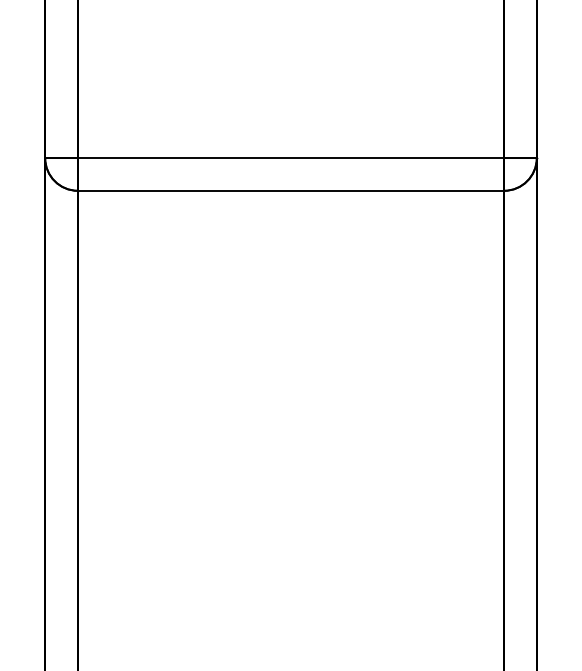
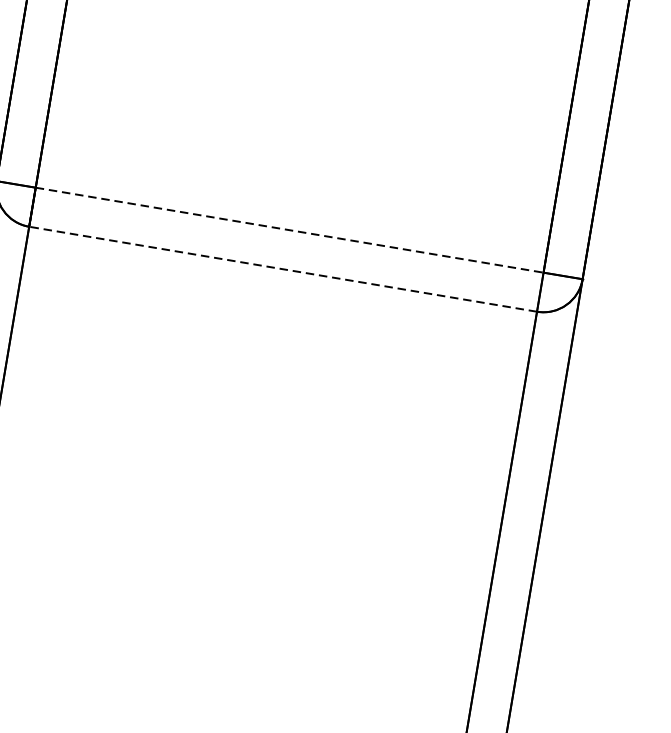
line: (291, 158) -> (290, 230), solid -> dashed
line: (290, 190) -> (282, 268), solid -> dashed

